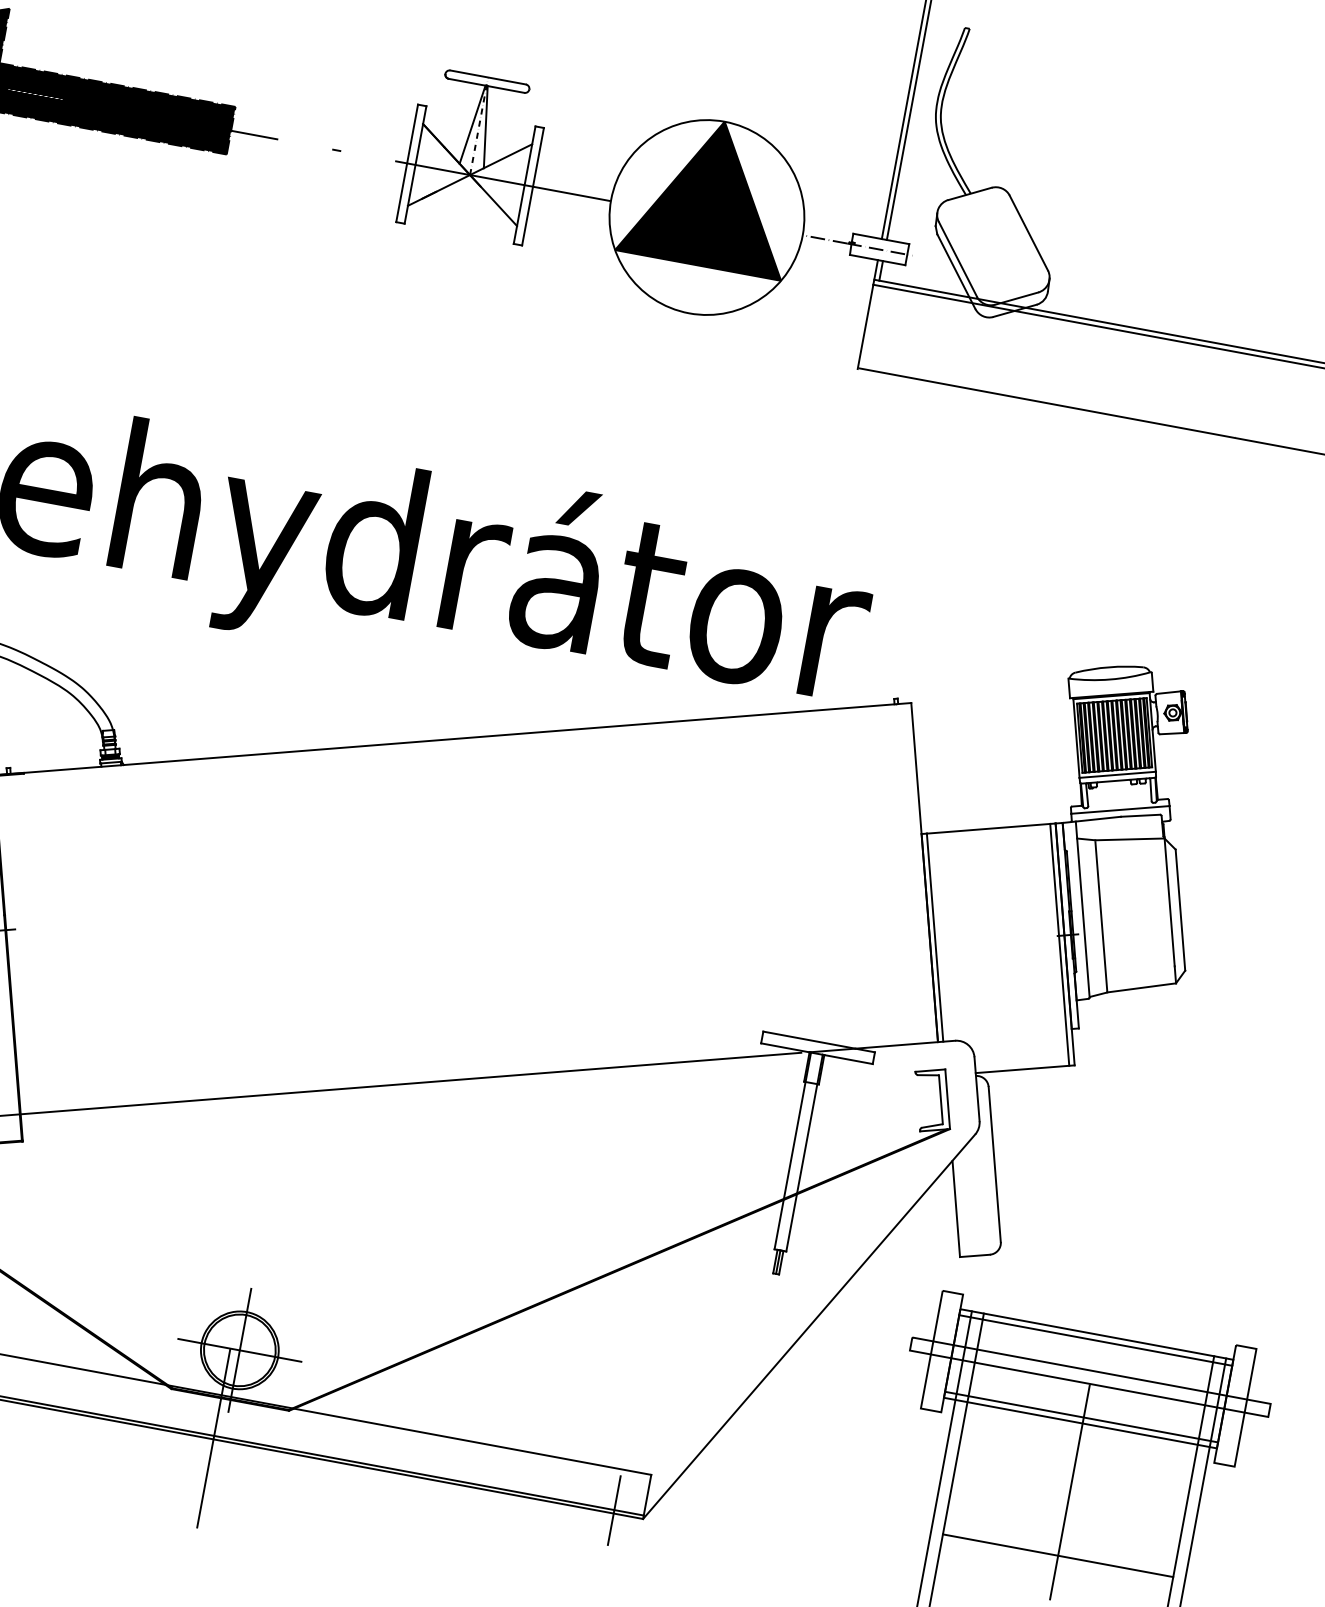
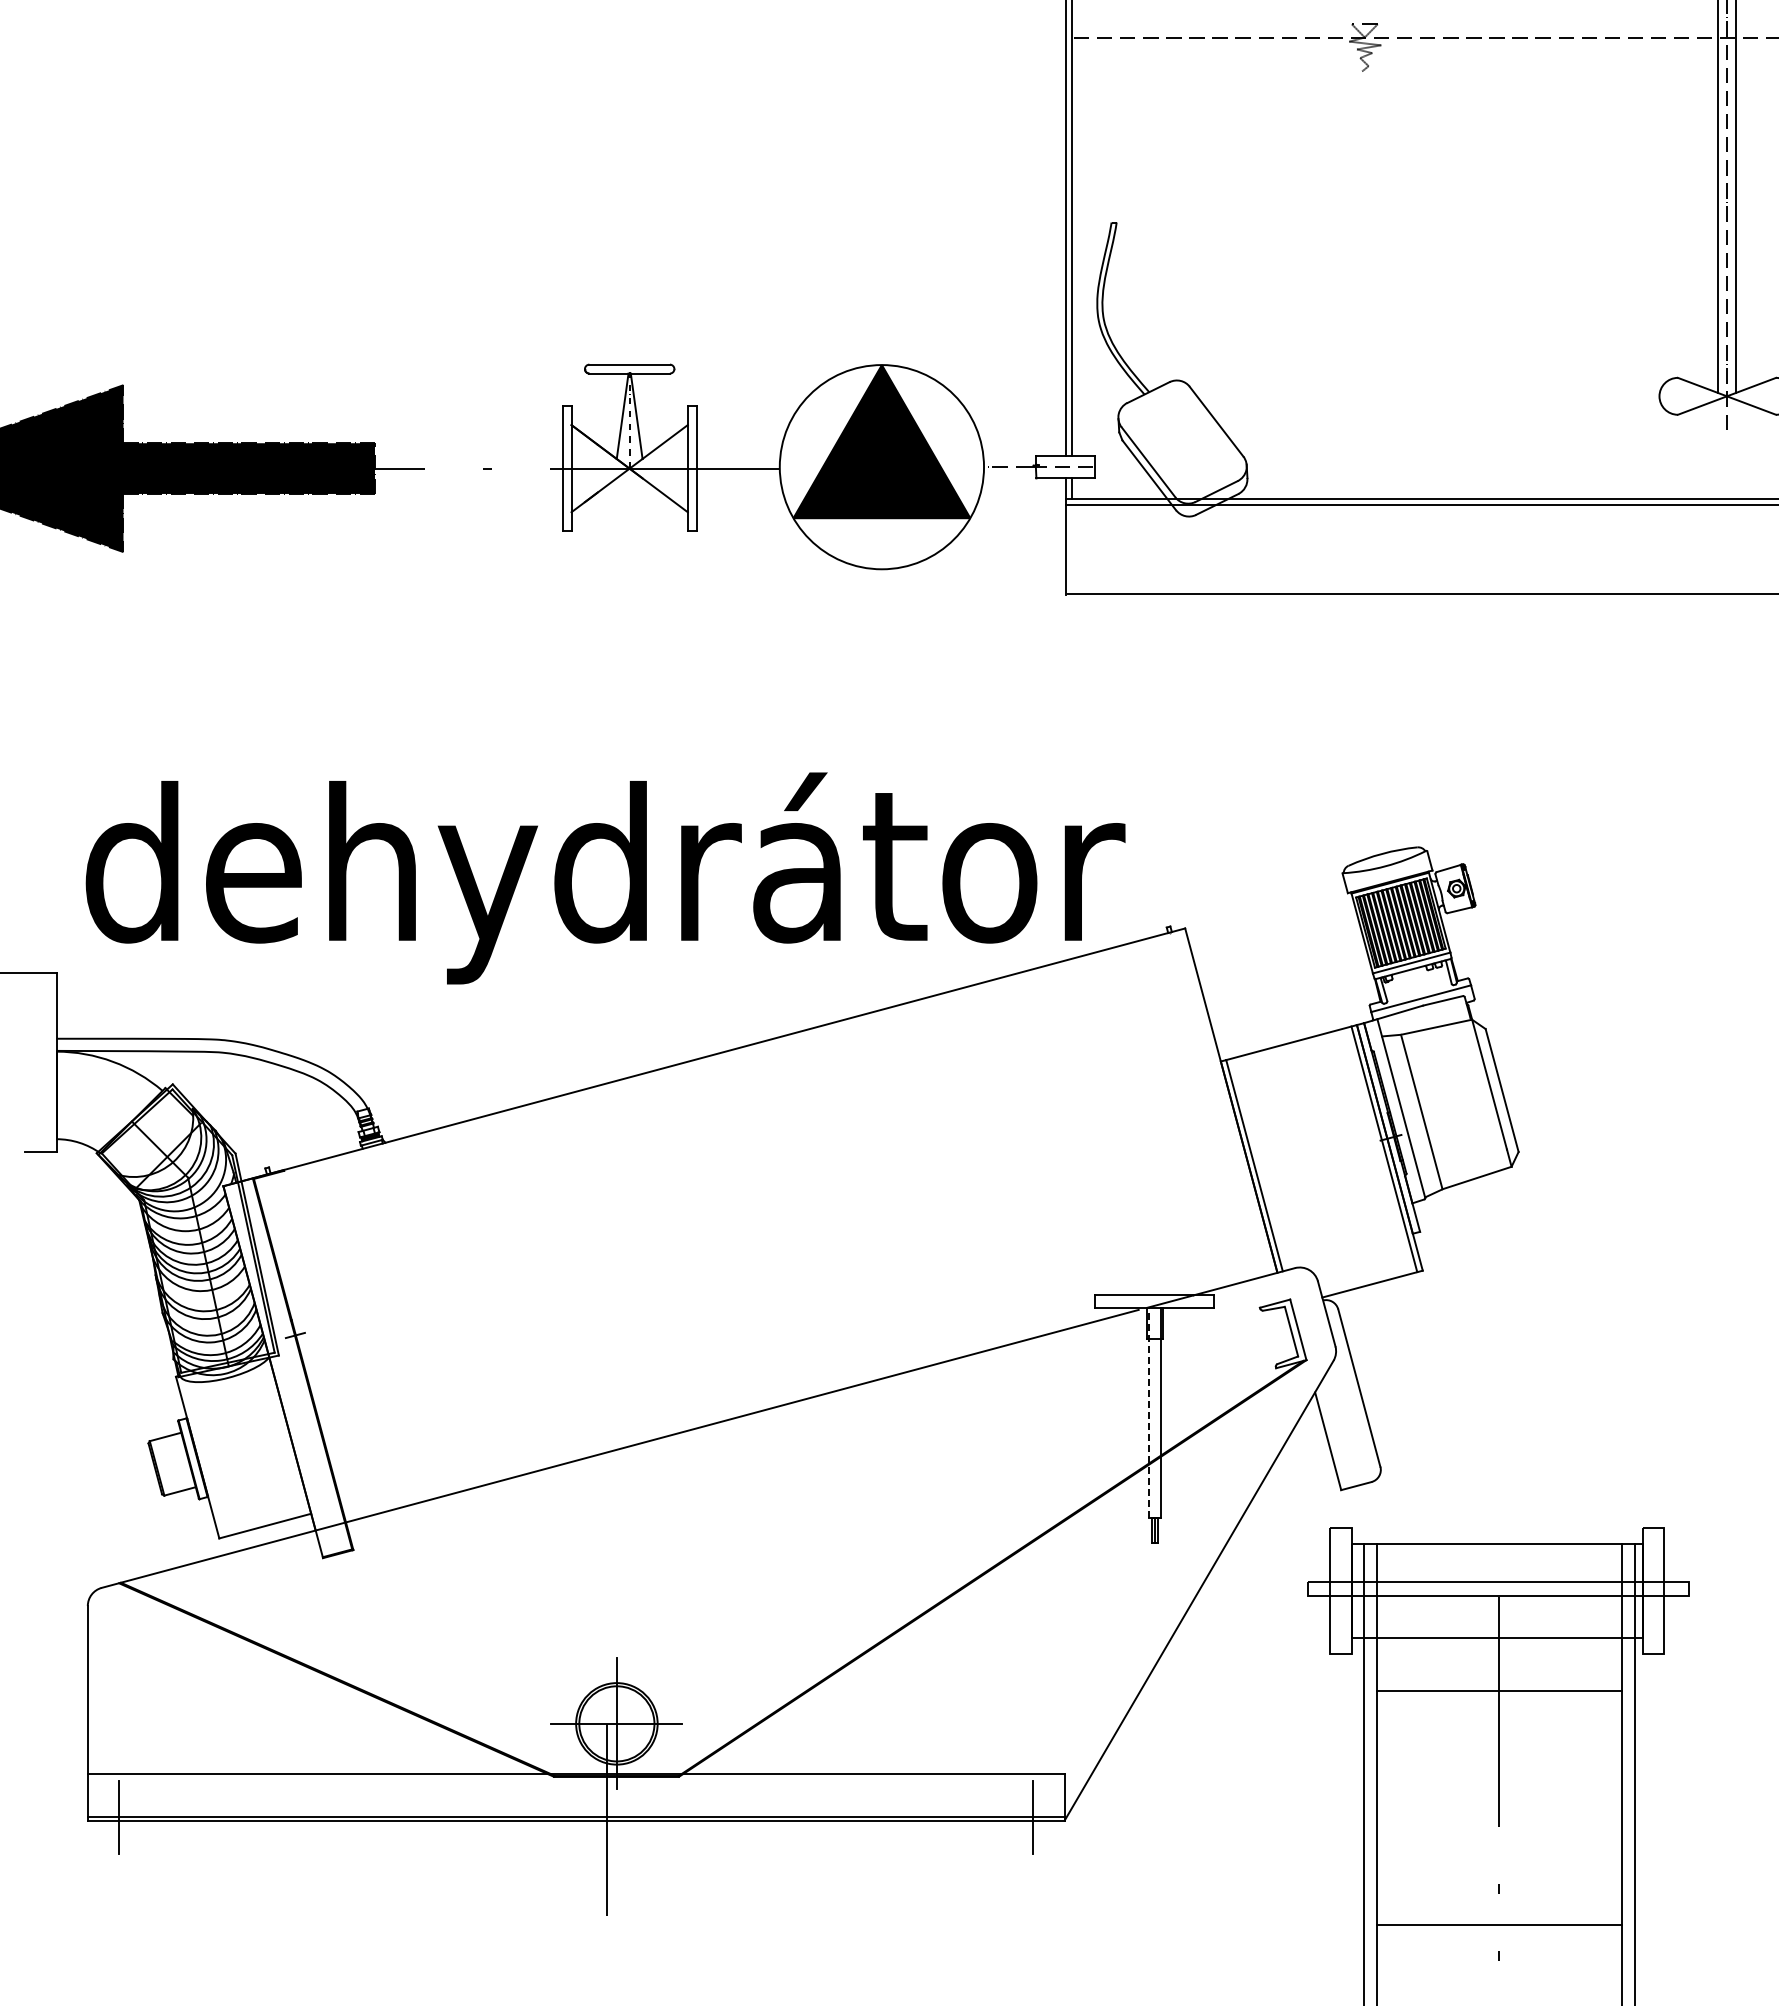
line: (792, 1150) -> (1148, 1412), solid -> dashed
line: (1095, 1340) -> (1496, 1550), removed
line: (1081, 1416) -> (1496, 1631), removed
line: (1058, 1556) -> (1499, 1691), moved

